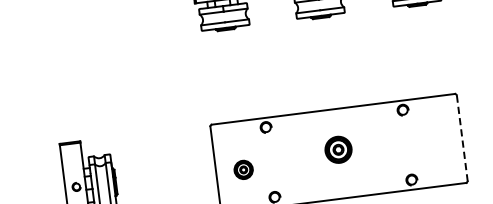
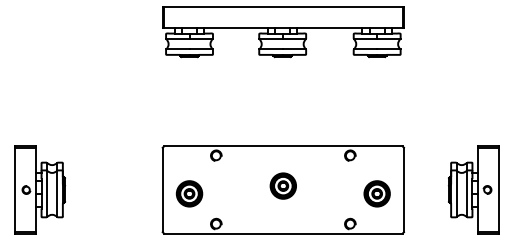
line: (461, 137) -> (403, 189), dashed -> solid
part: (434, 145) -> (376, 193), added
part: (243, 169) -> (189, 193), size x1.43

